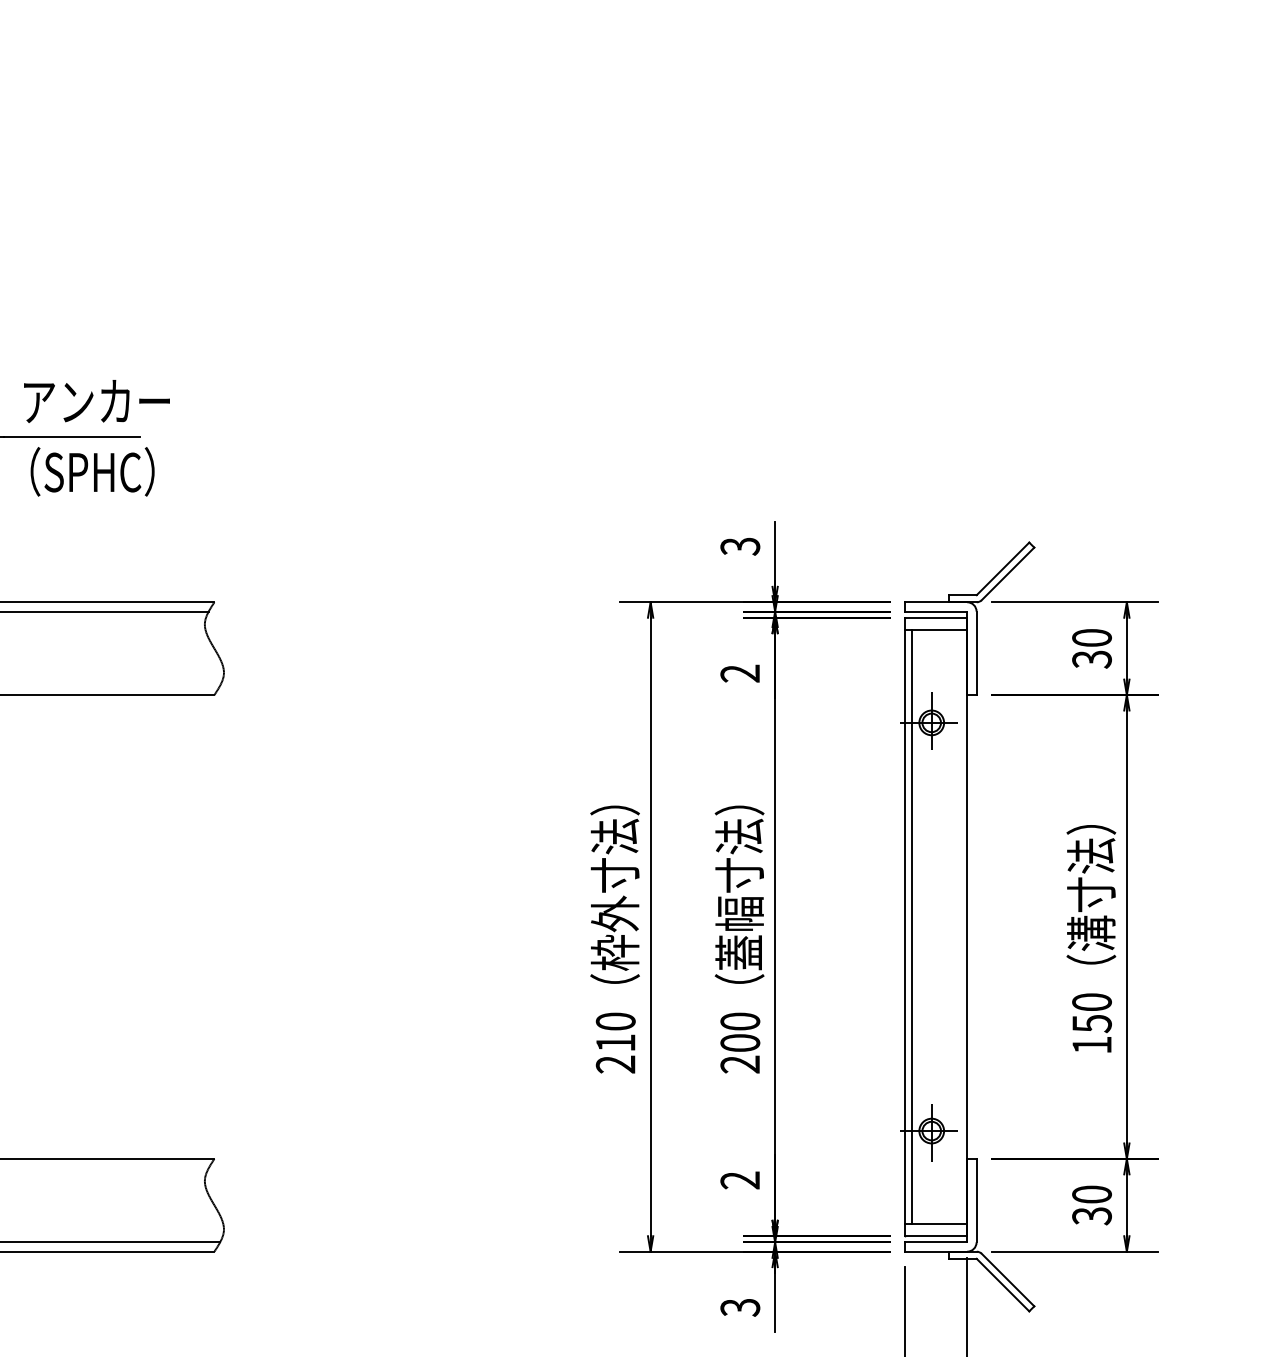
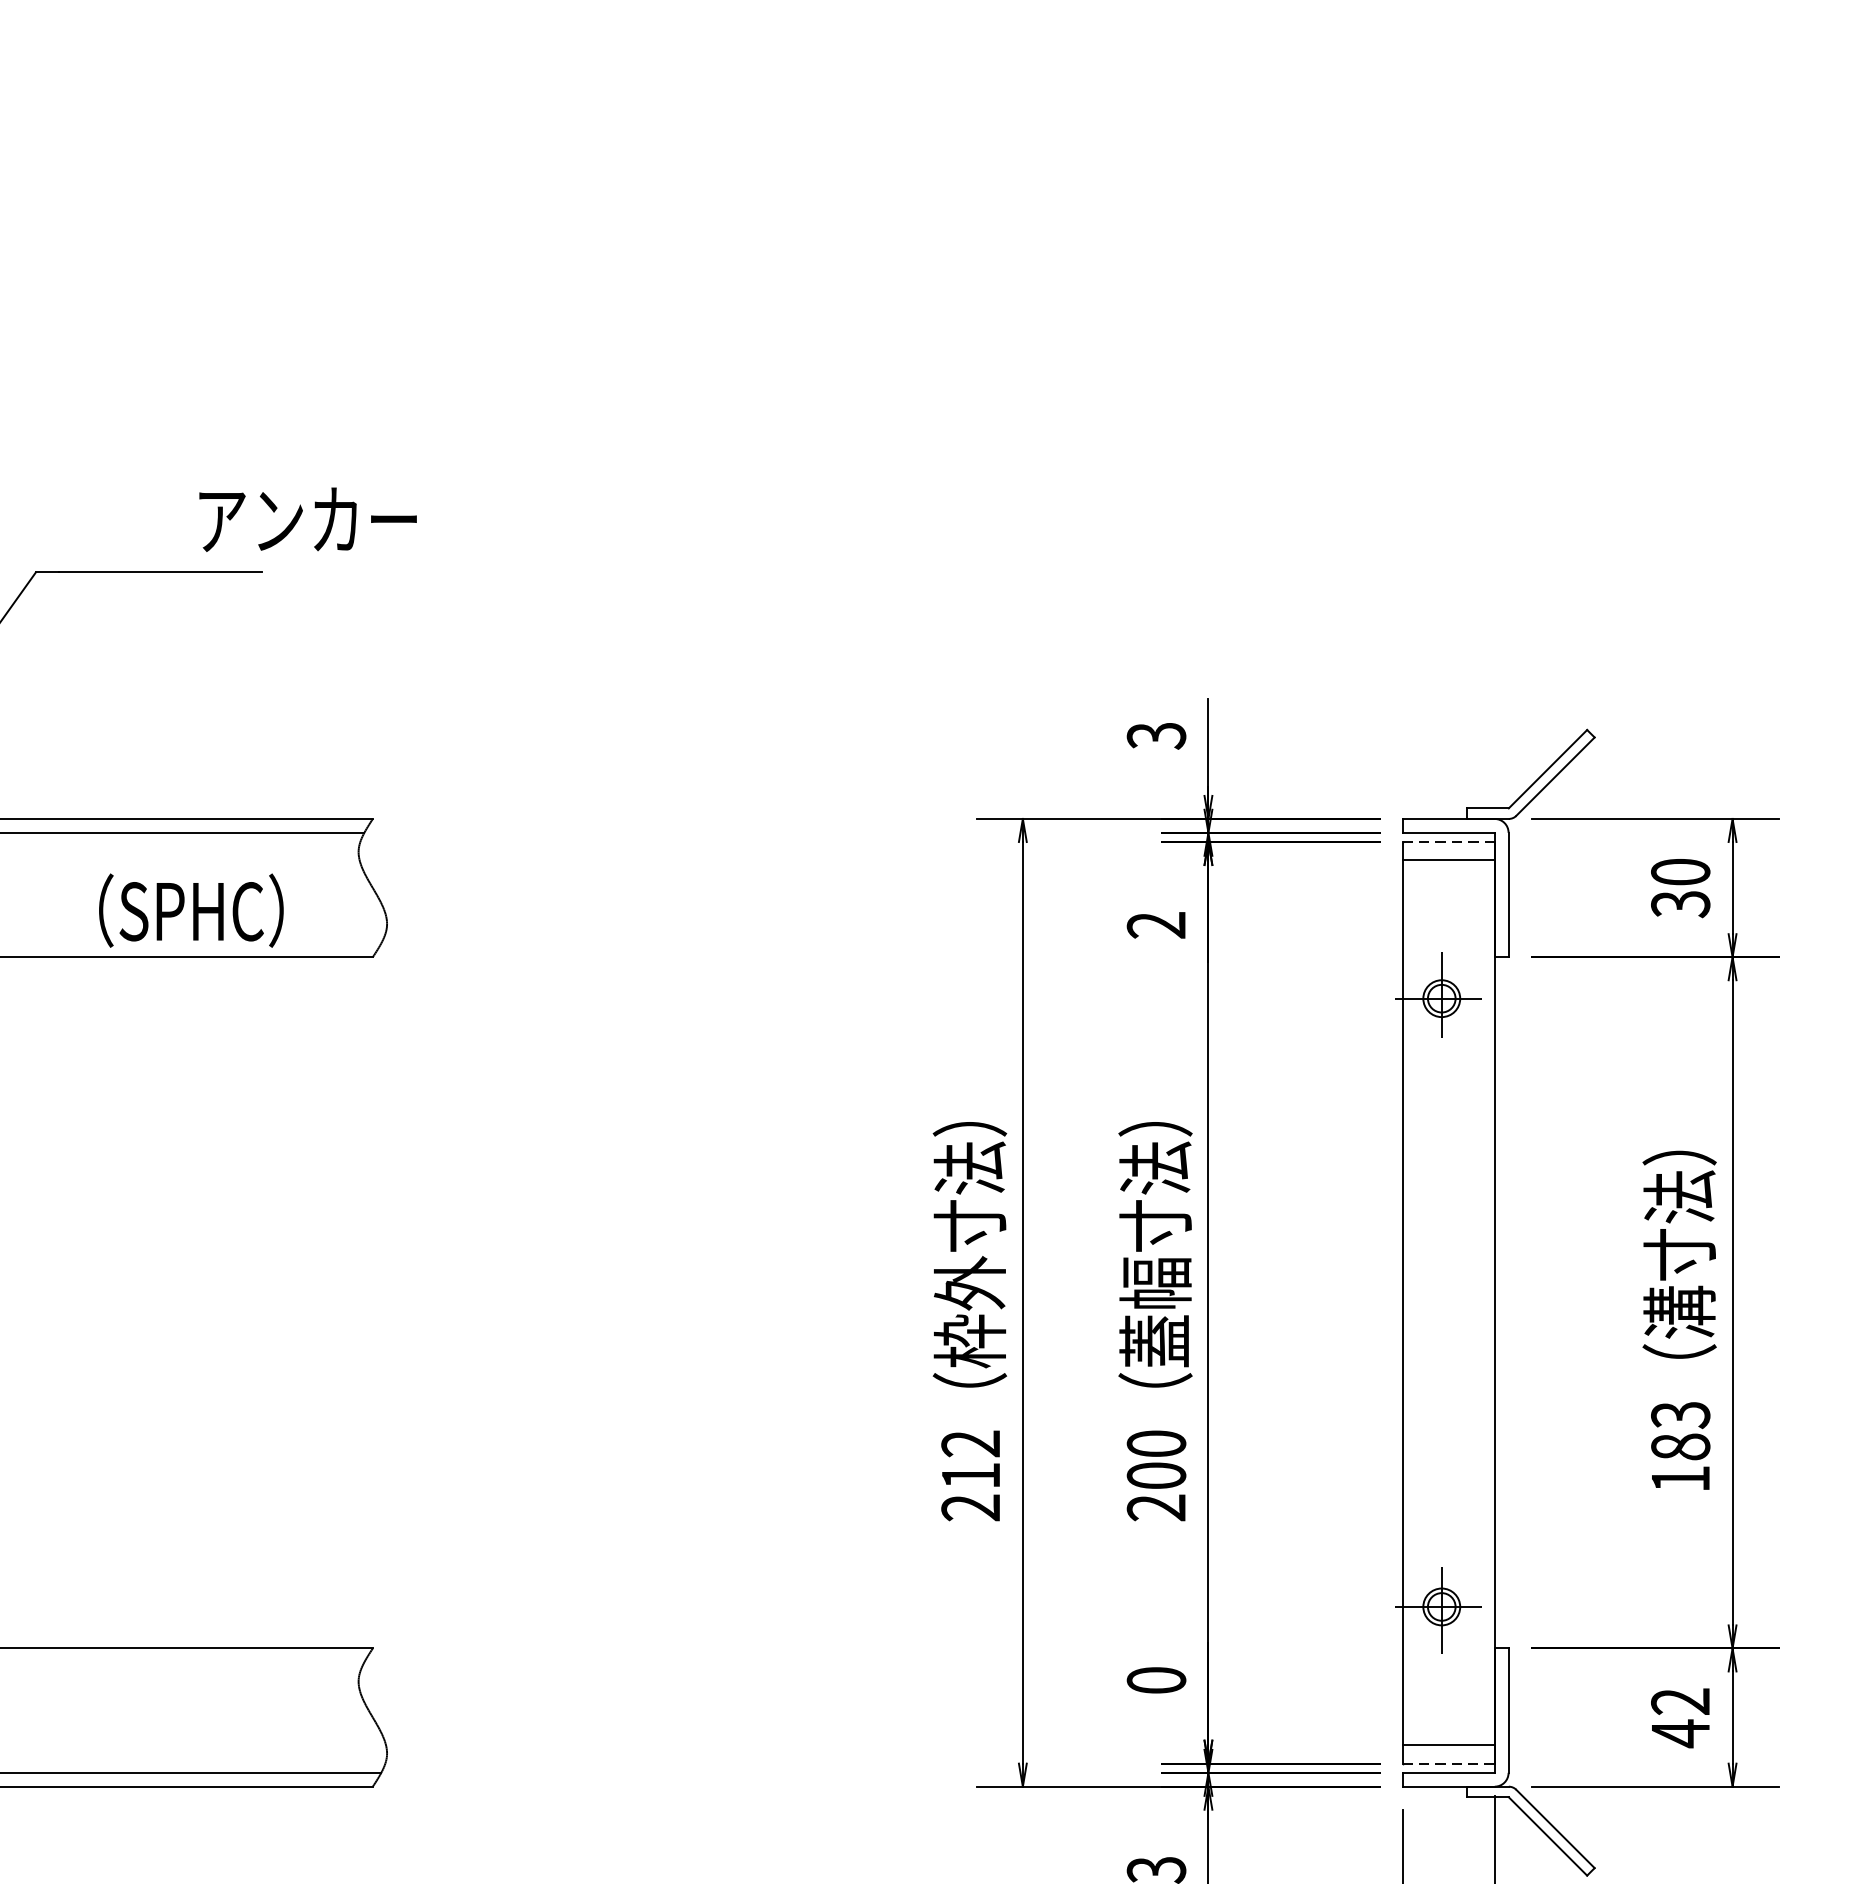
text: (96, 401) -> (307, 519), moved
text: (92, 471) -> (191, 910), moved
line: (936, 617) -> (1448, 841), solid -> dashed
line: (911, 926) -> (1411, 1302), removed
text: (1091, 1013) -> (1679, 1431), 150 -> 183
text: (615, 1021) -> (970, 1443), 210 -> 212
text: (740, 1180) -> (1156, 1680), 2 -> 0
text: (1091, 1205) -> (1679, 1717), 30 -> 42
line: (936, 1236) -> (1448, 1764), solid -> dashed

